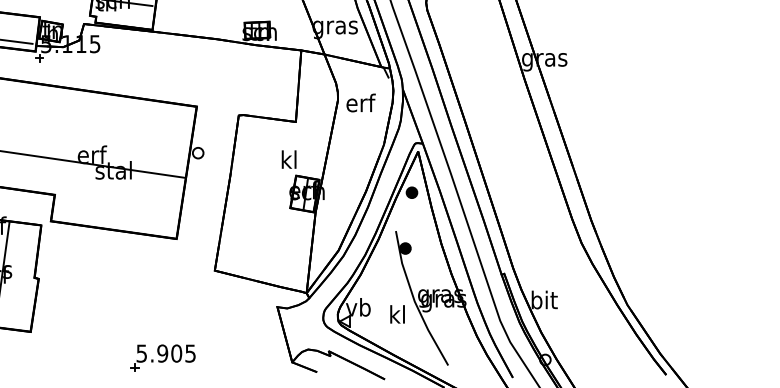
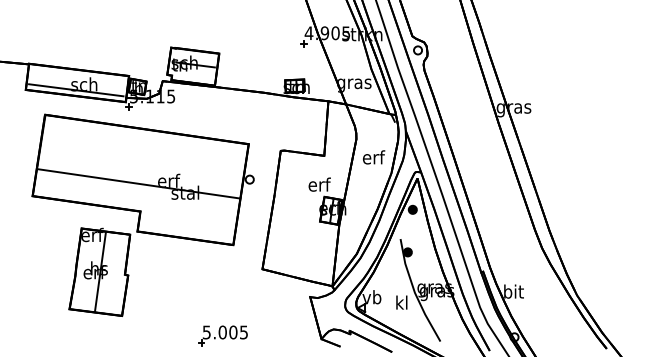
text: (361, 103) -> (374, 157), moved
text: (289, 159) -> (319, 184), kl -> erf
text: (162, 353) -> (222, 332), 5.905 -> 5.005

